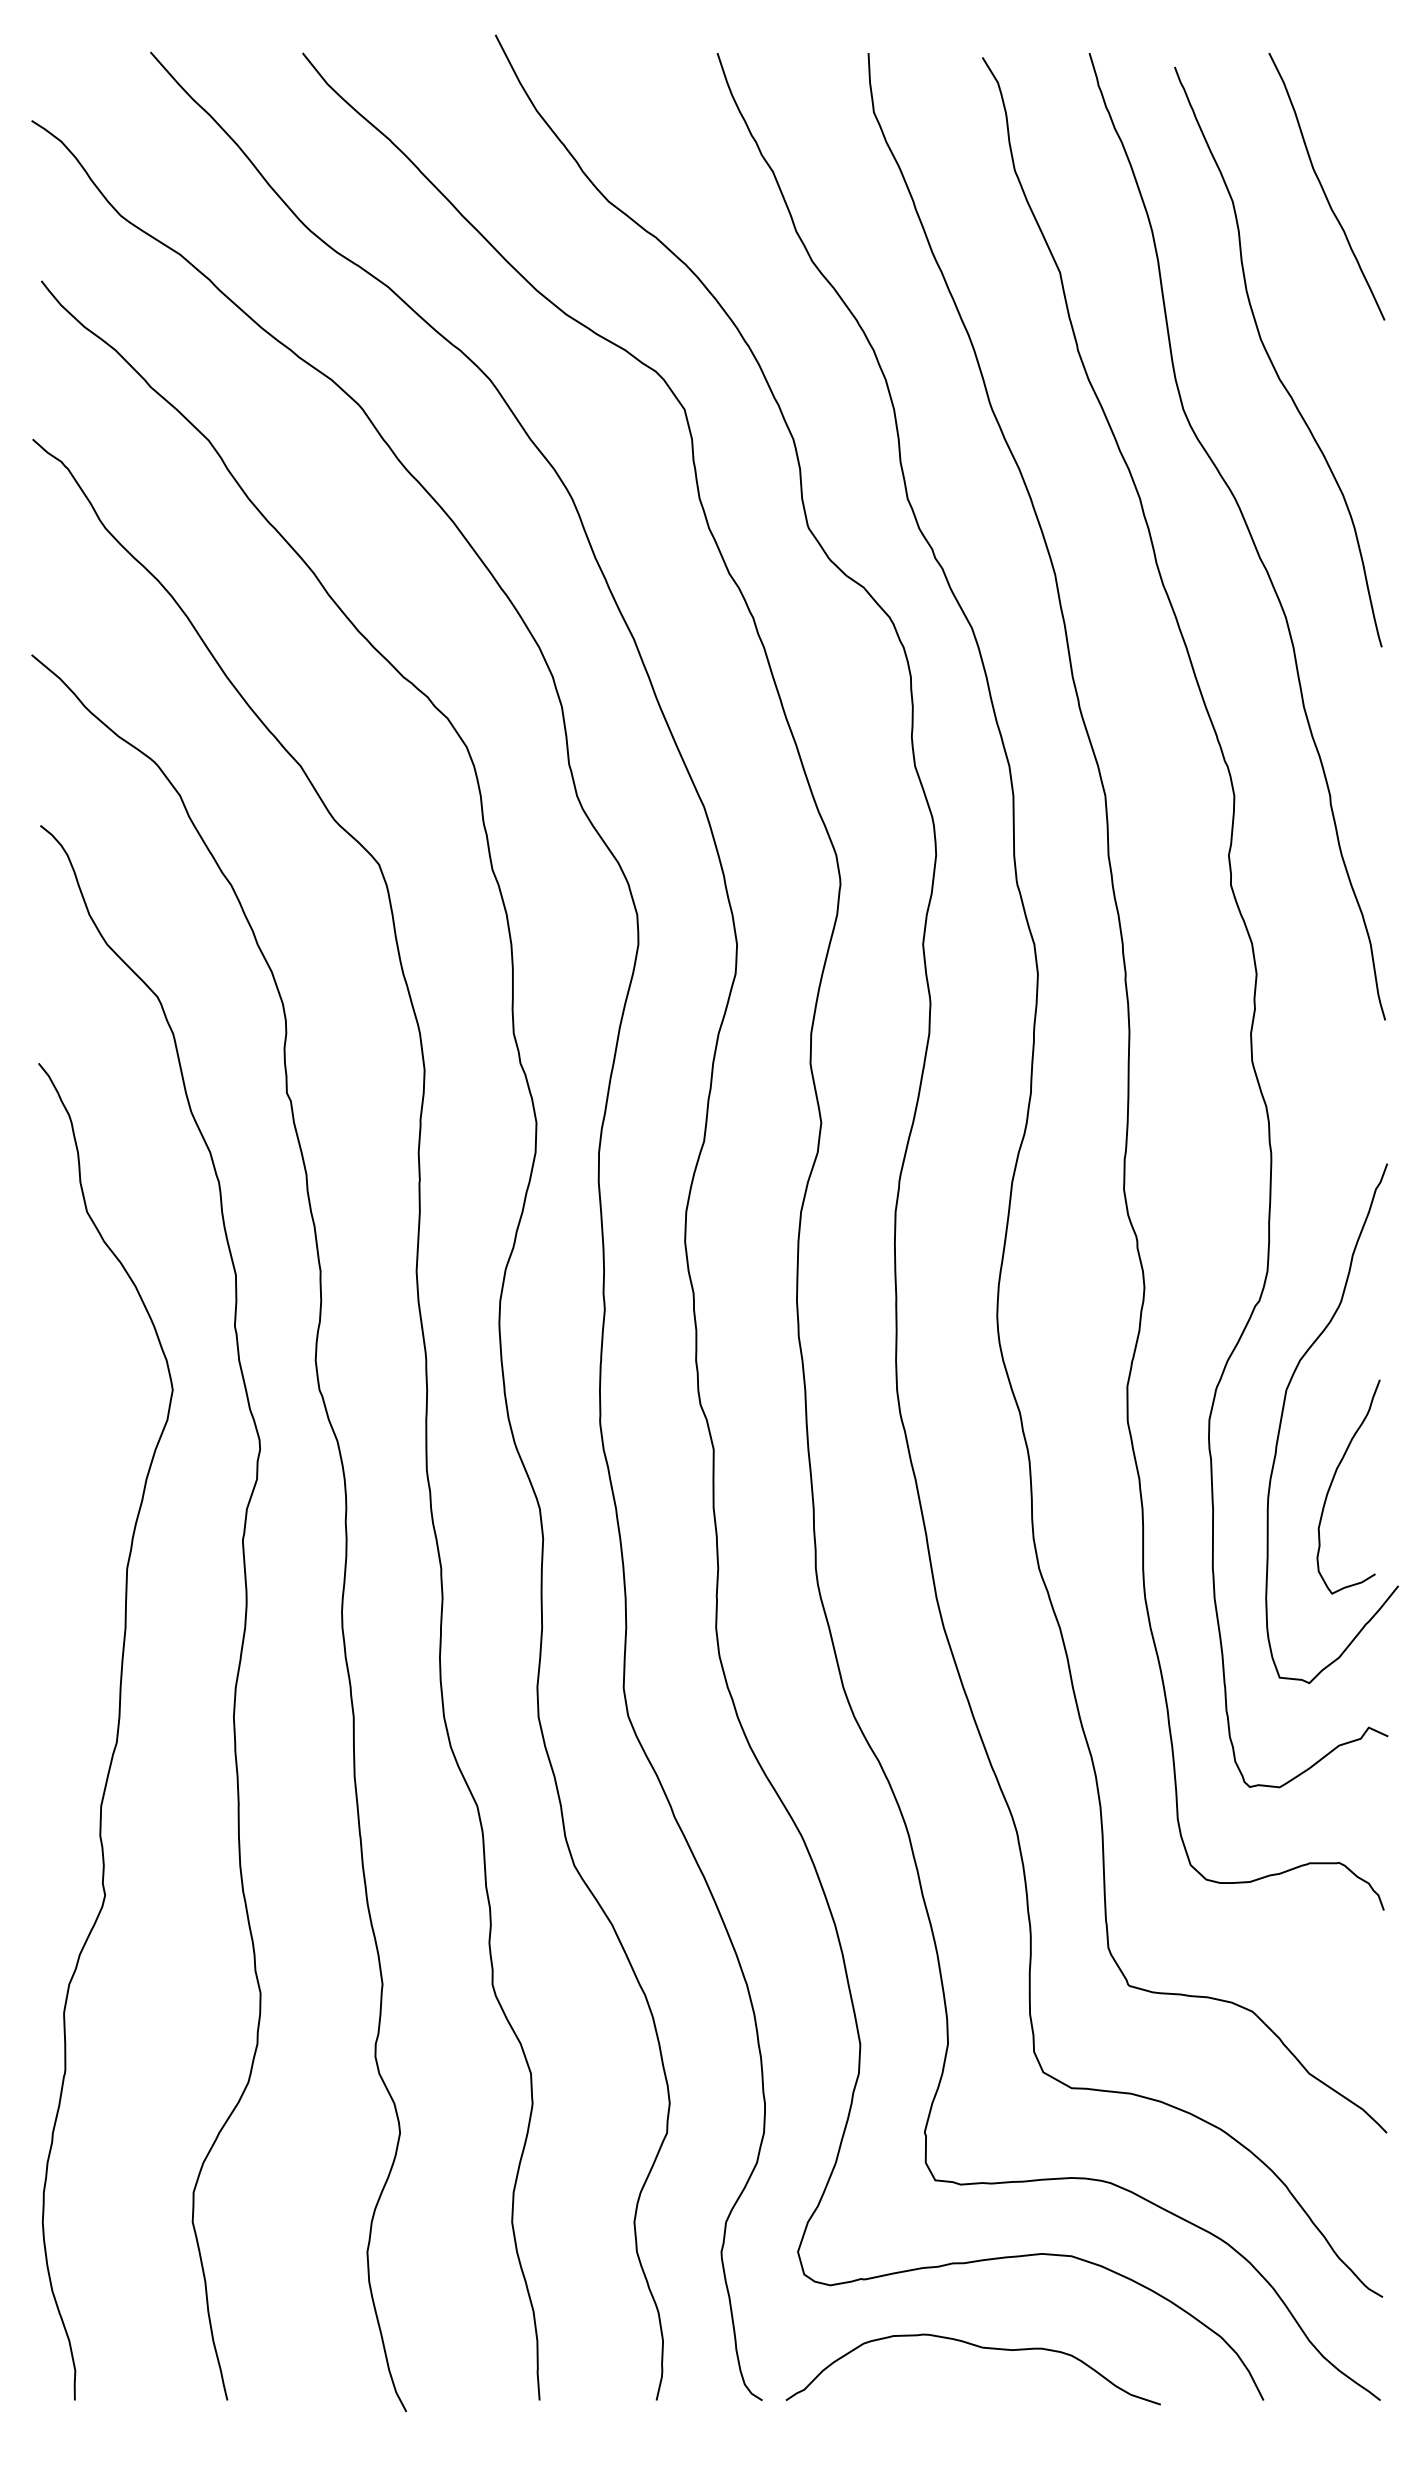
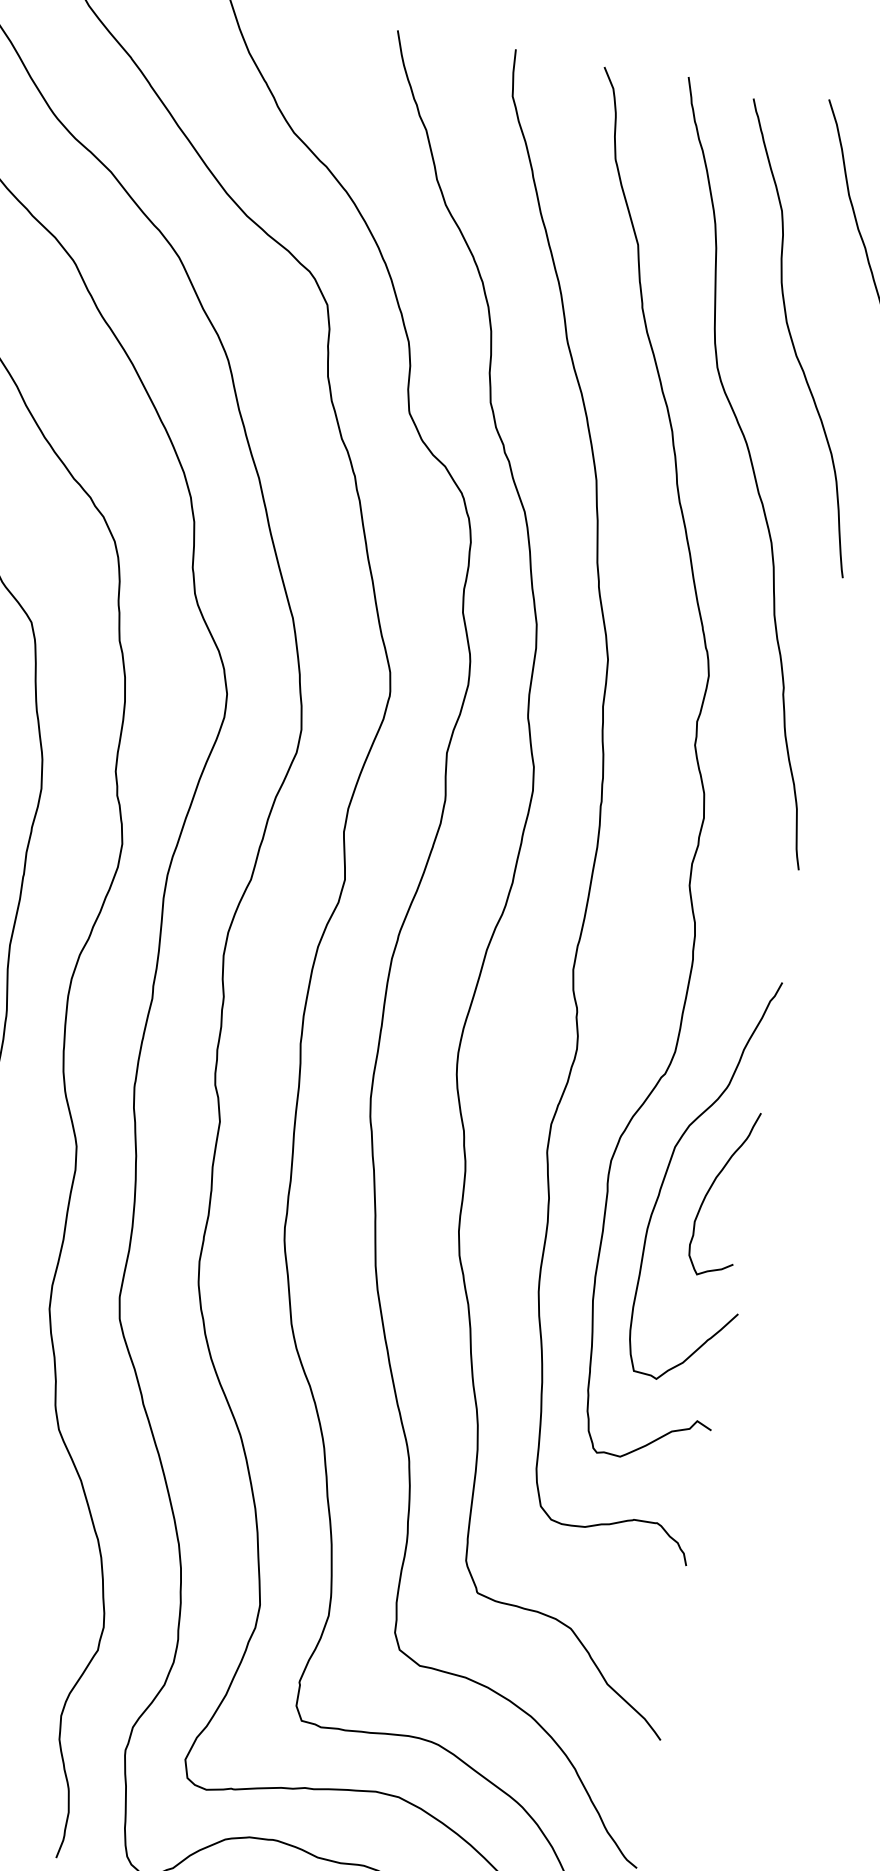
curve: (1333, 1481) -> (712, 1186), moved

